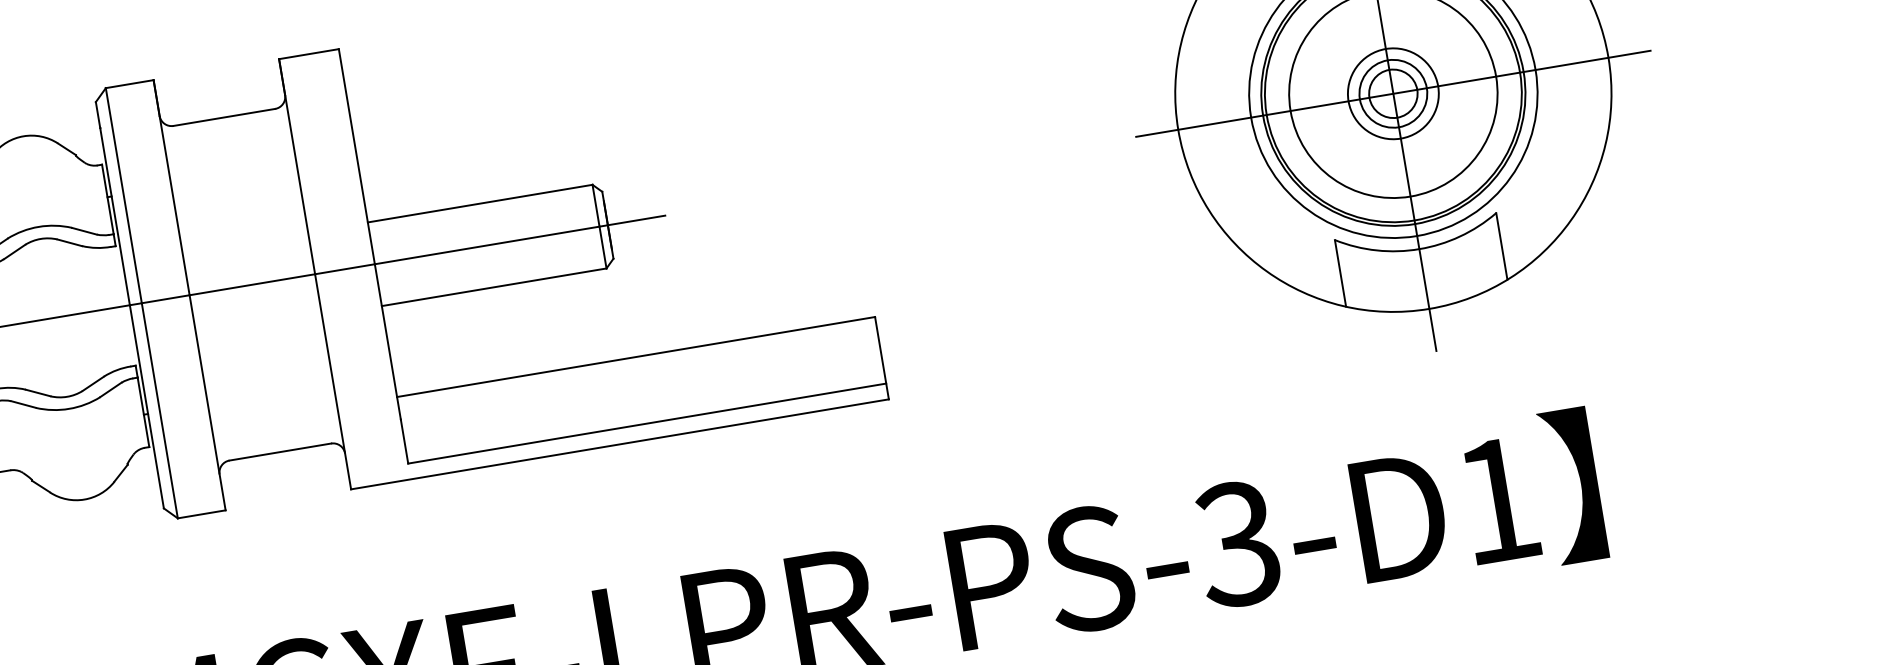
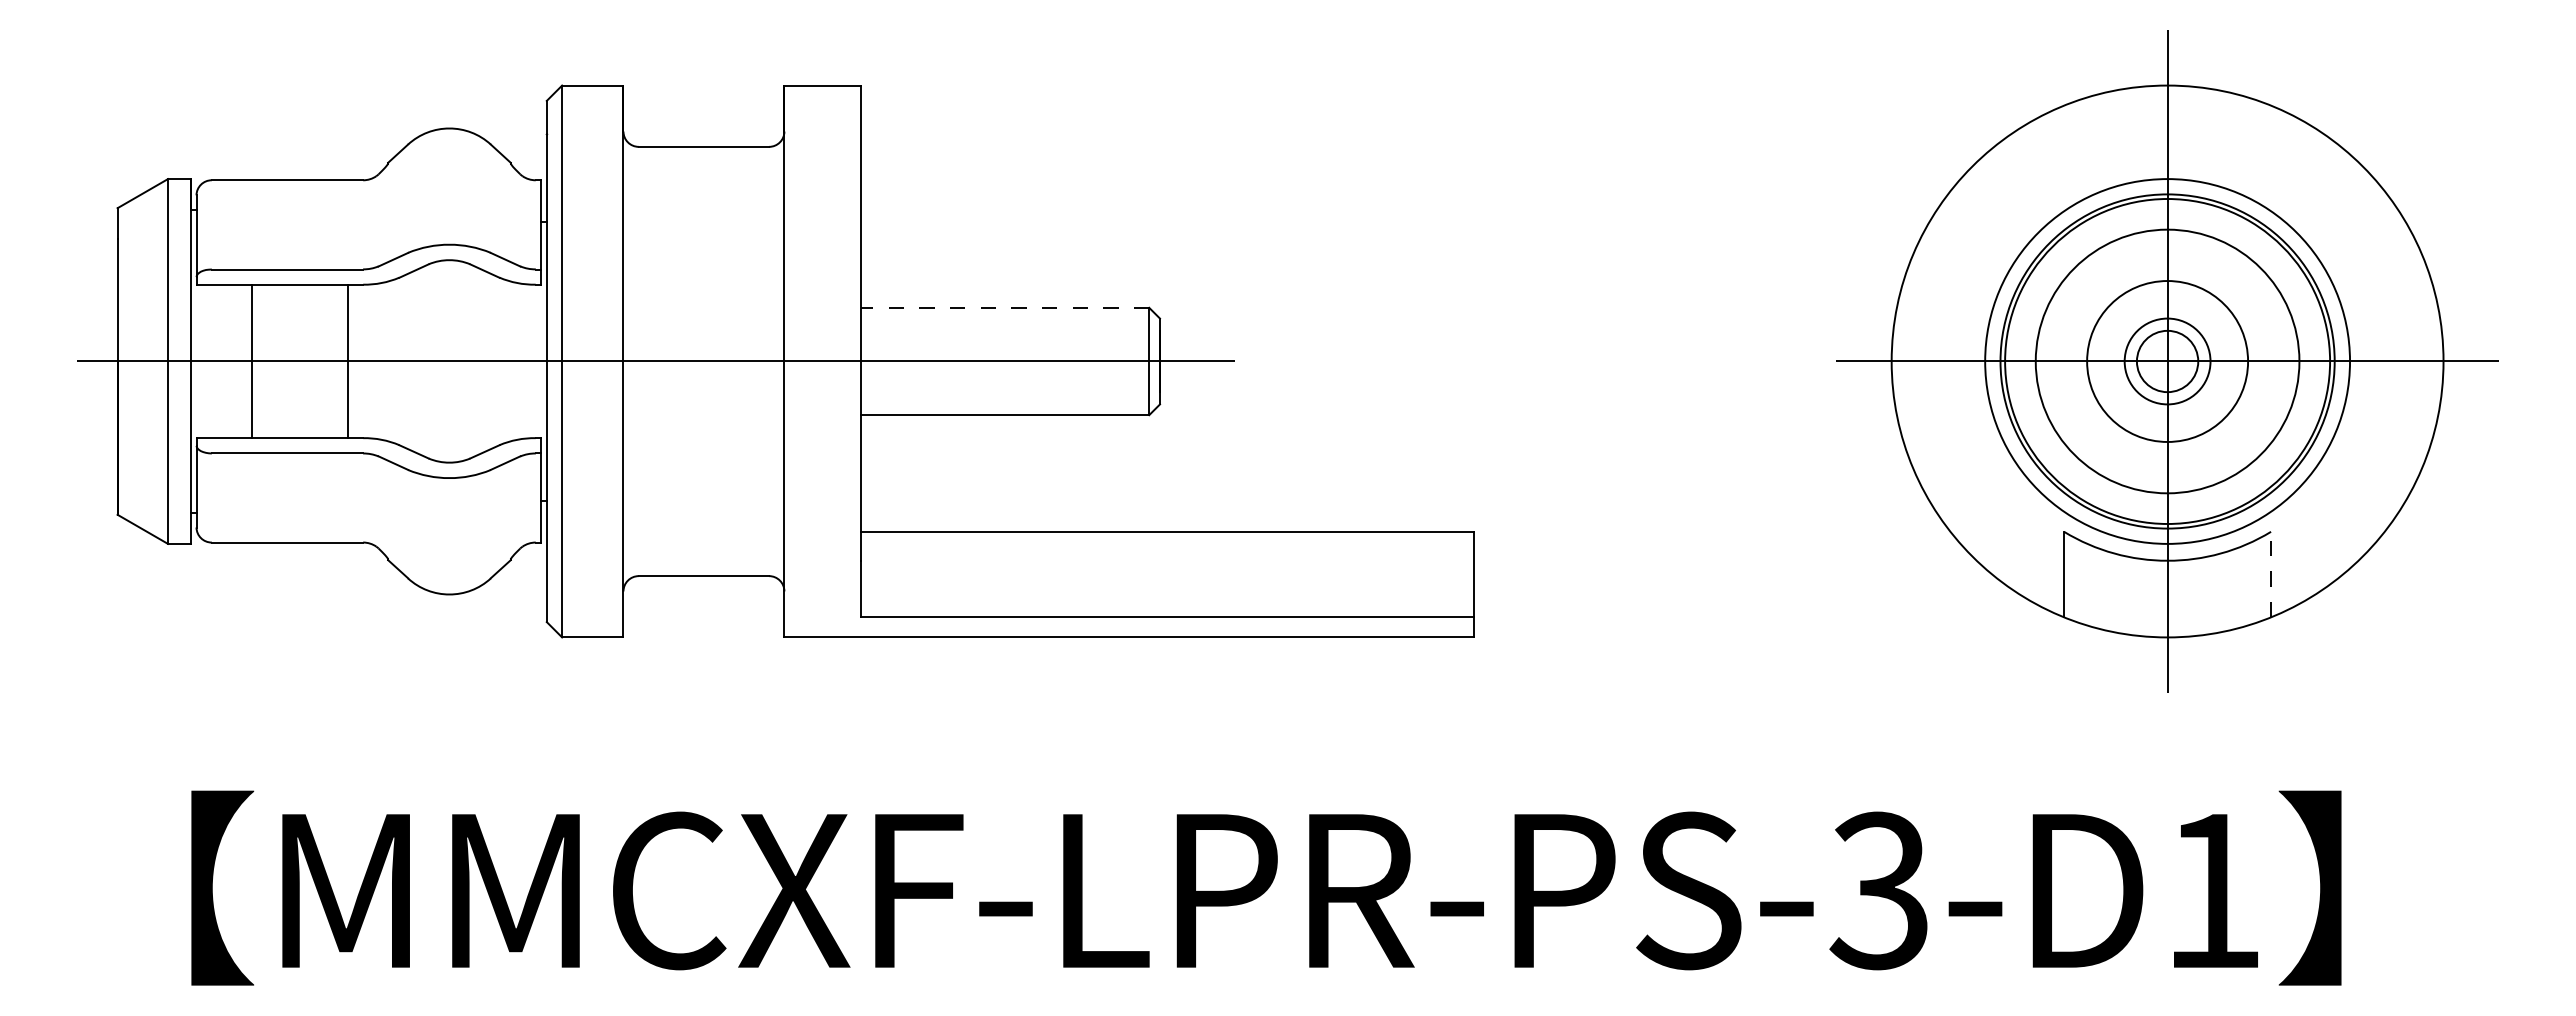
circle: (1393, 93) -> (2167, 361), size x1.4
line: (479, 203) -> (1004, 307), solid -> dashed
line: (1502, 246) -> (2271, 574), solid -> dashed

